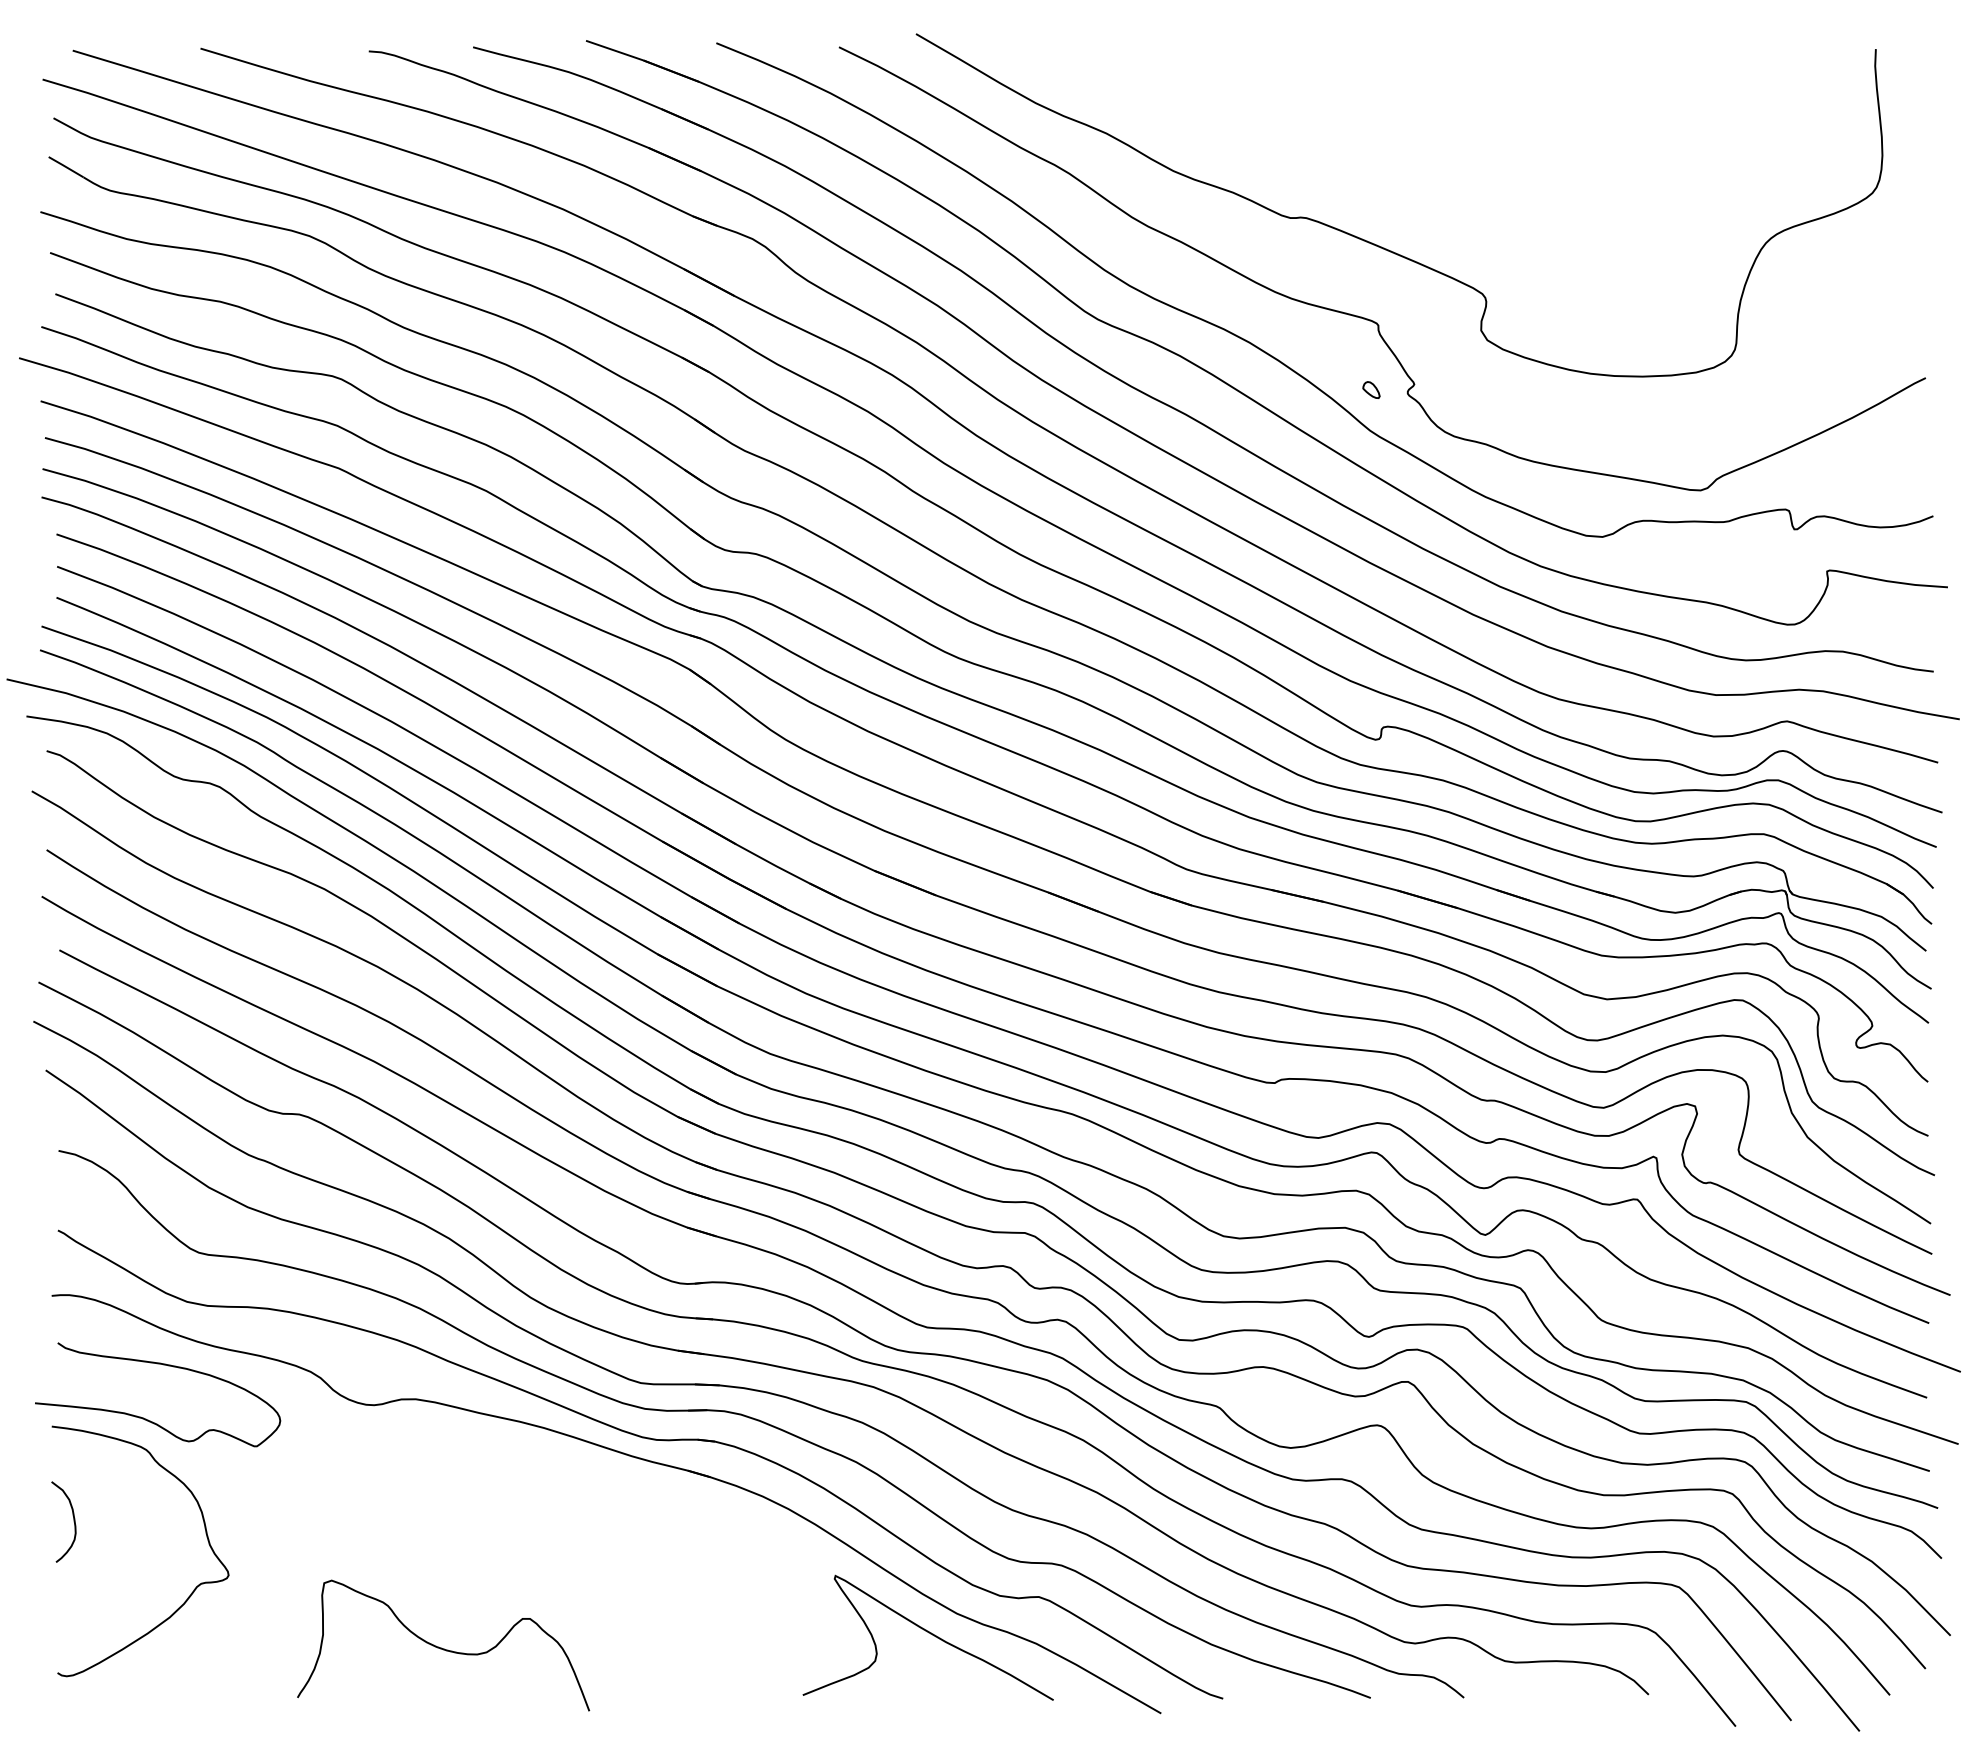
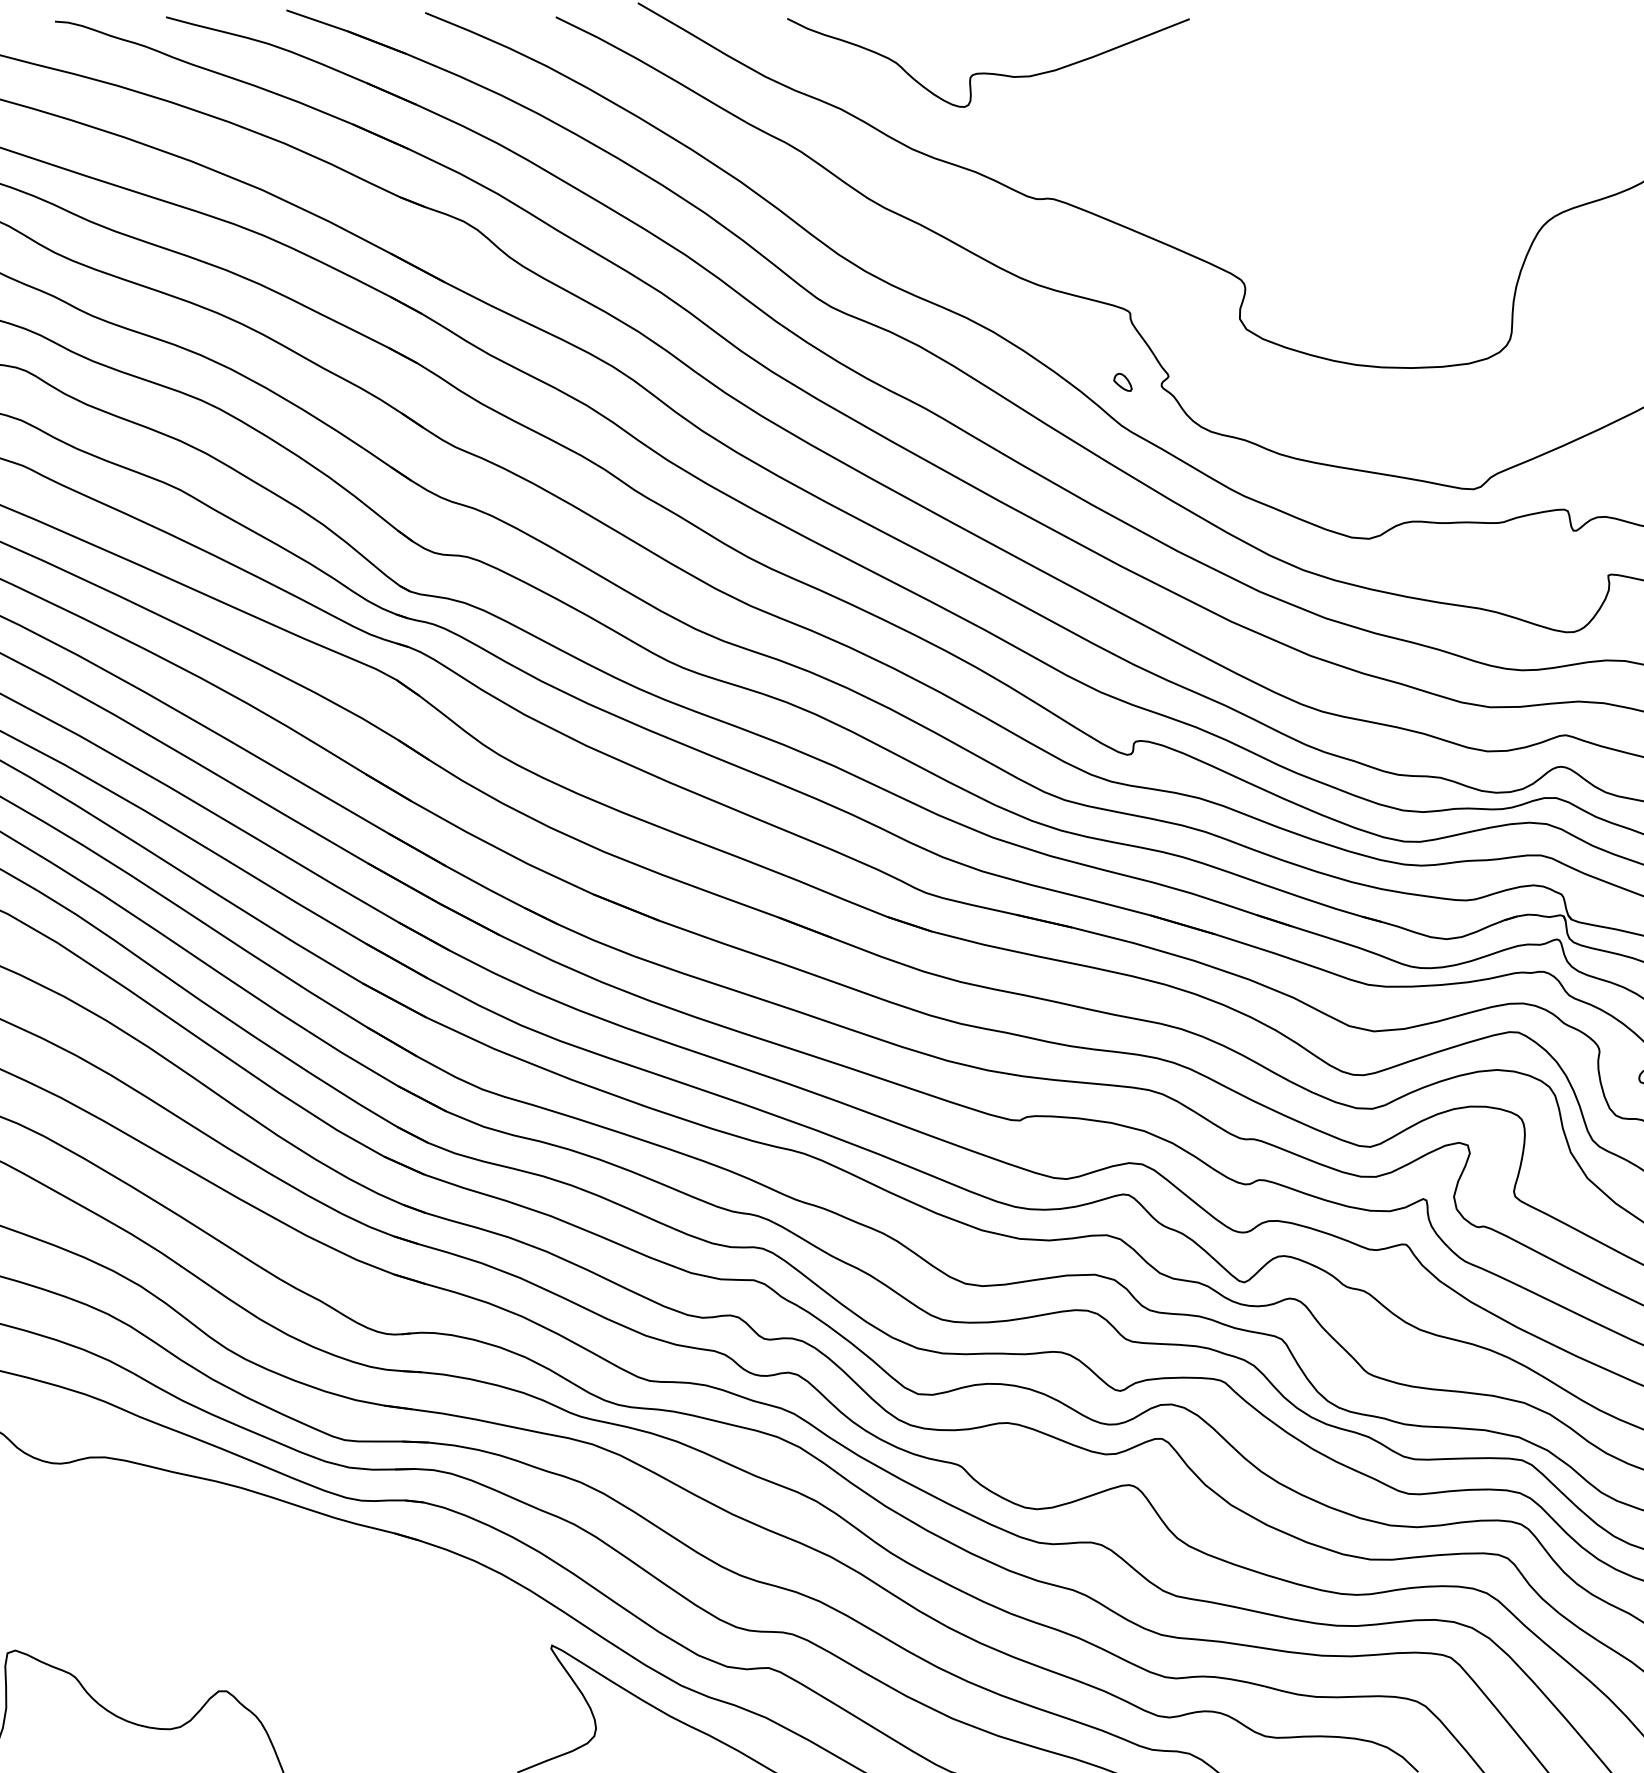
curve: (1245, 99) -> (988, 72), added

